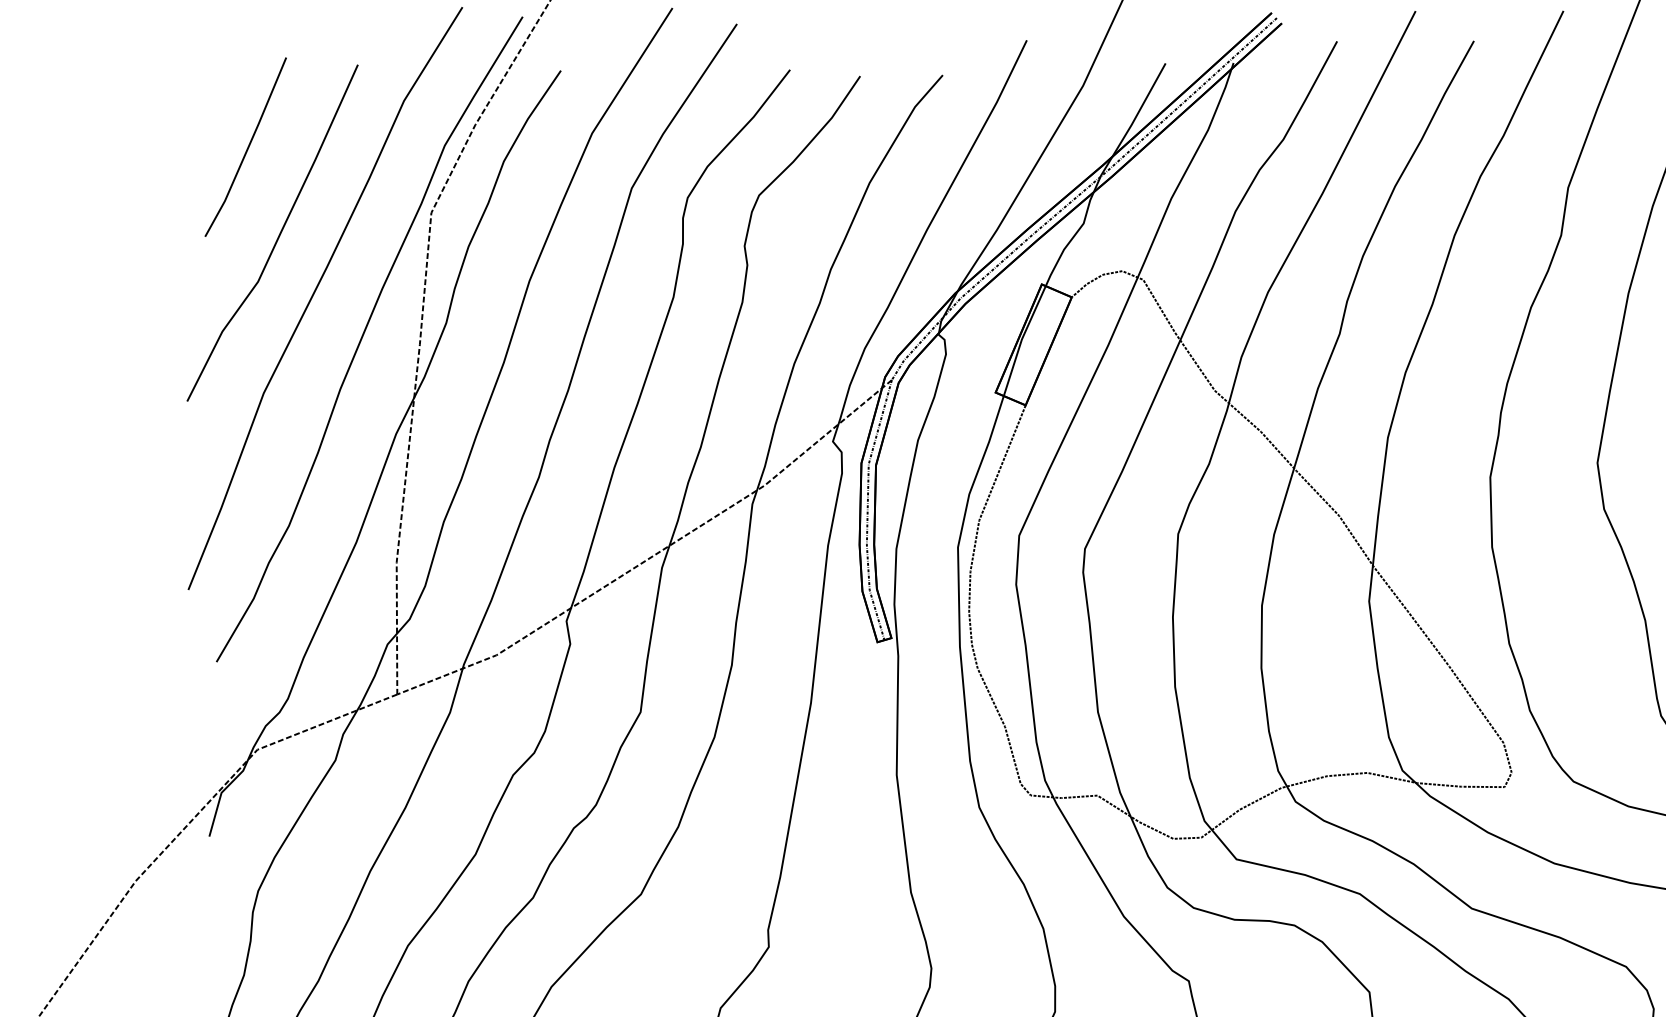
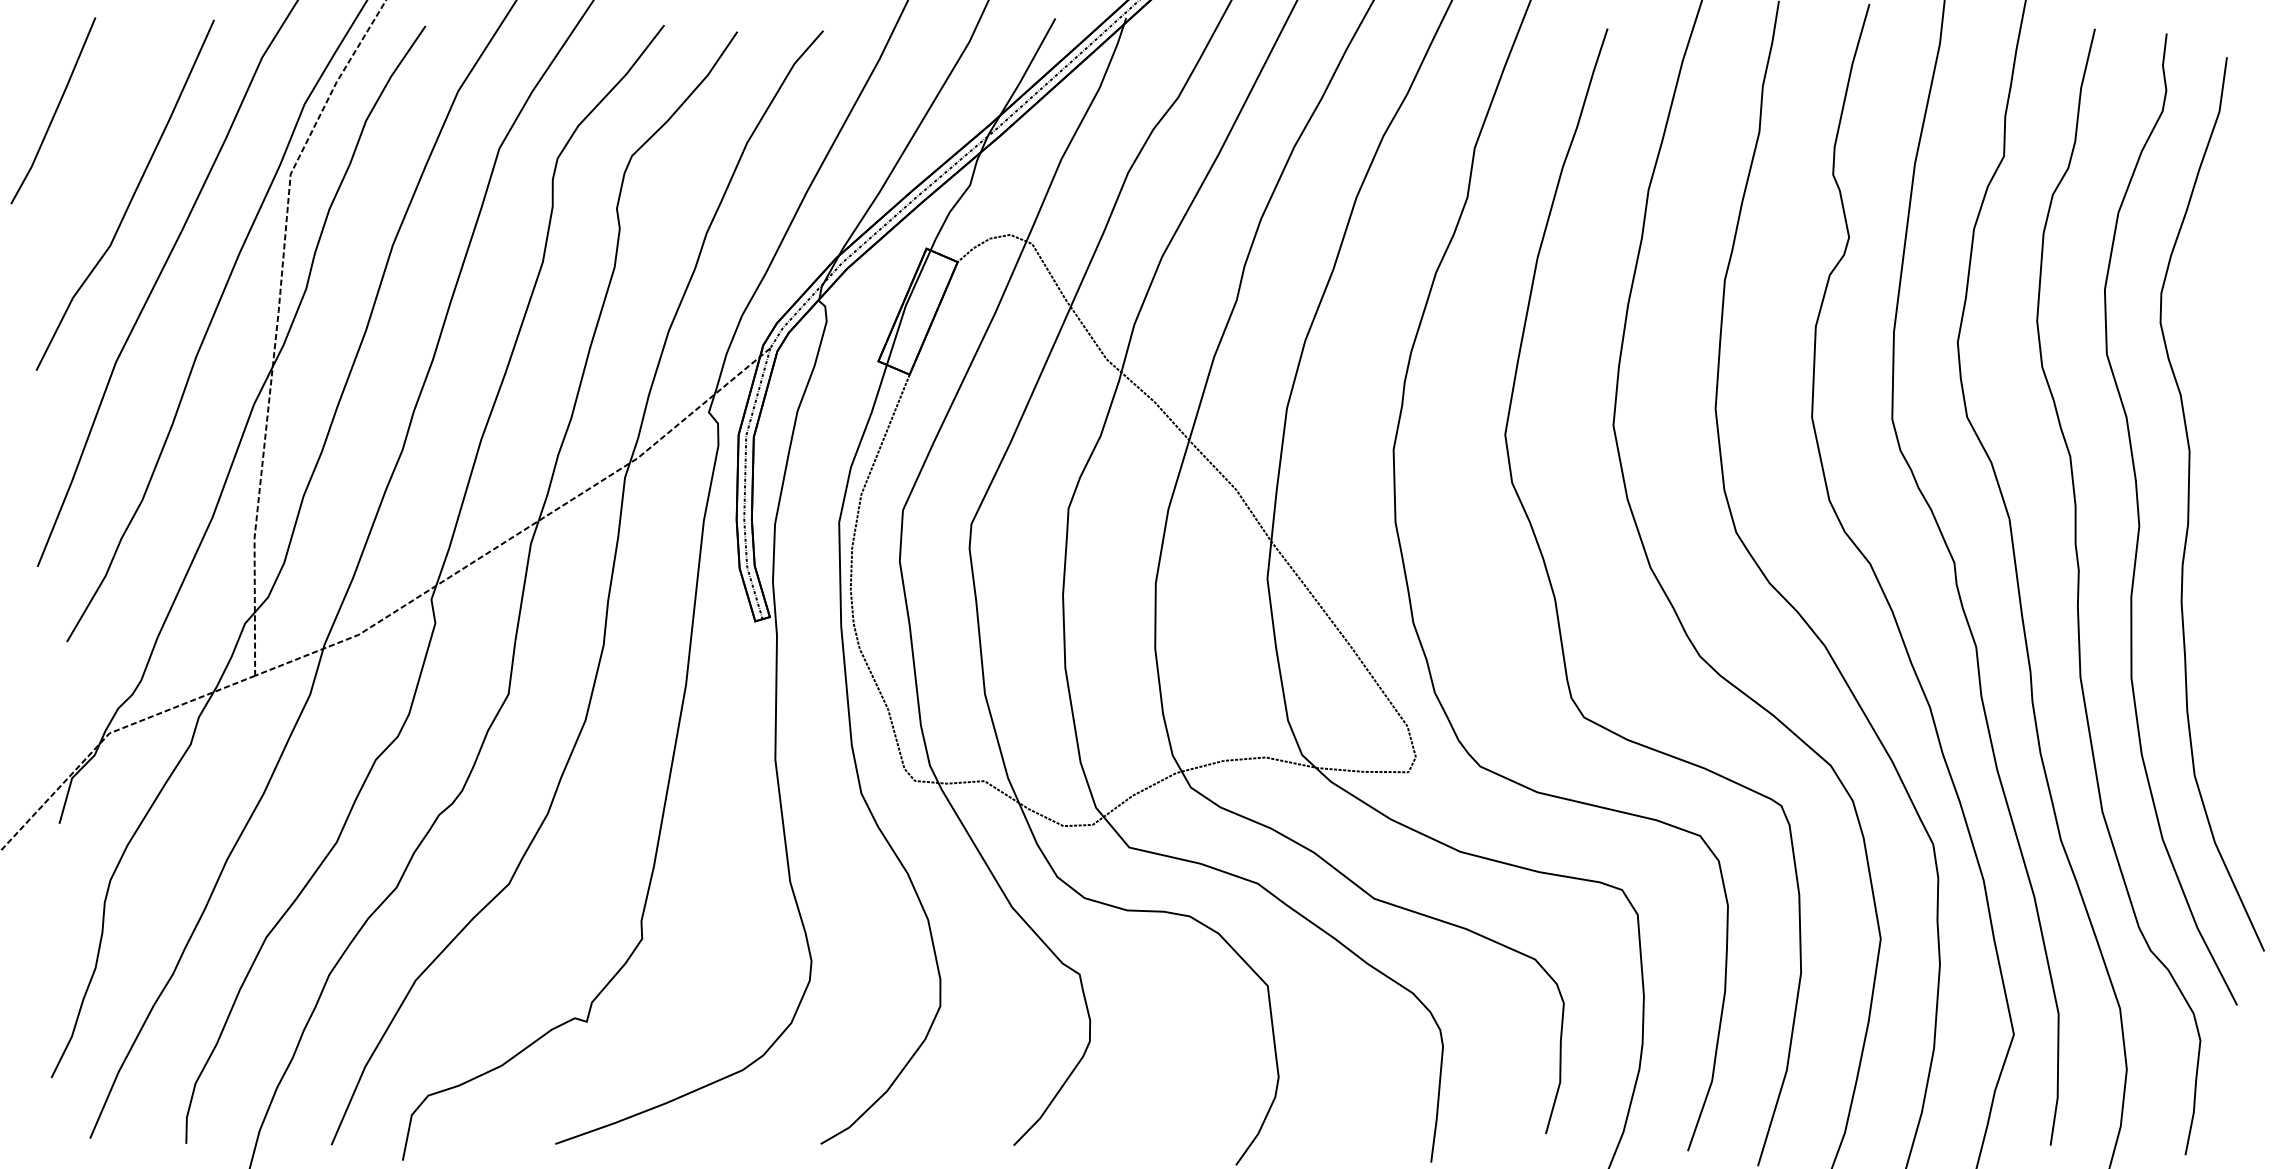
part: (245, 146) -> (53, 110), moved

